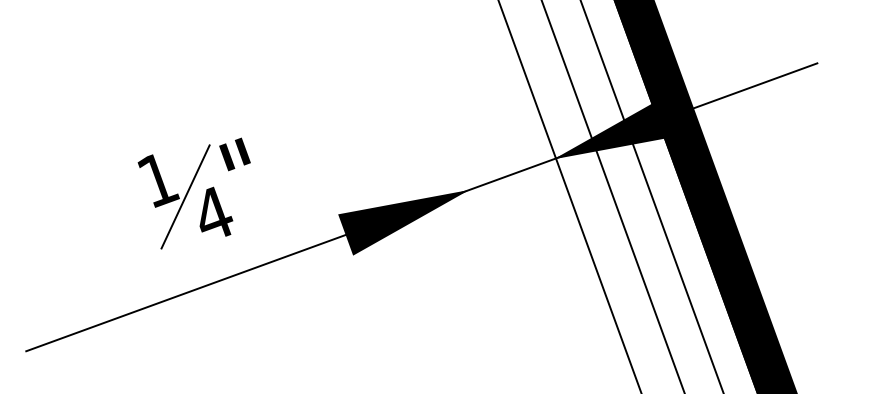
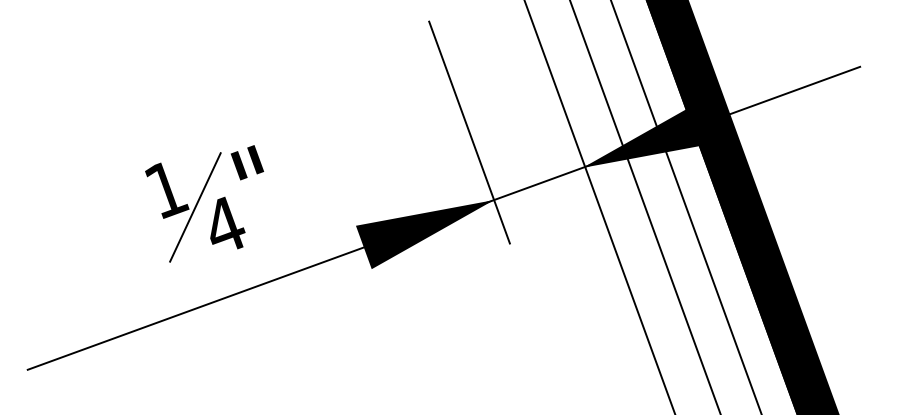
line: (445, 125) -> (468, 132), added

